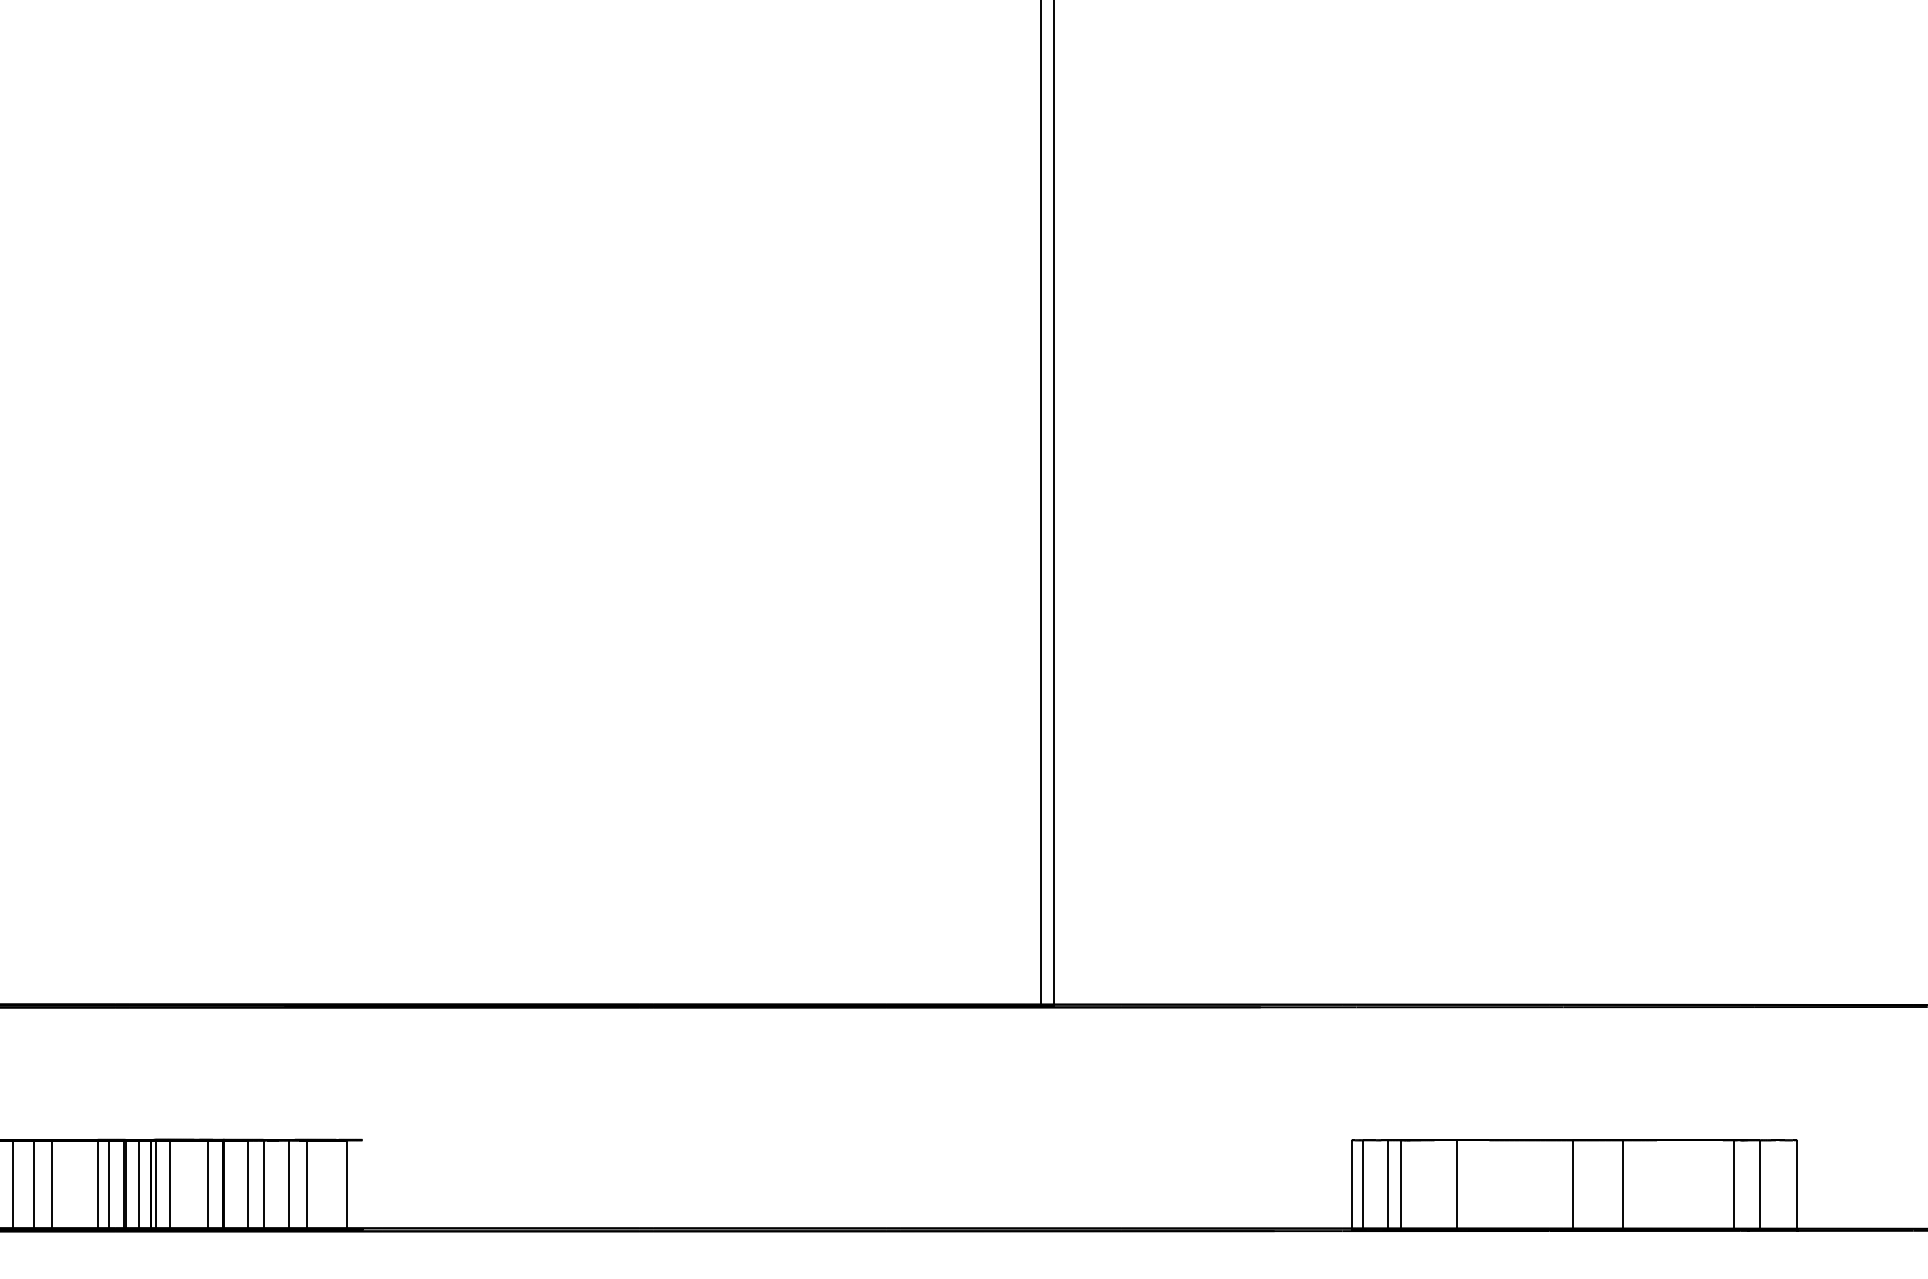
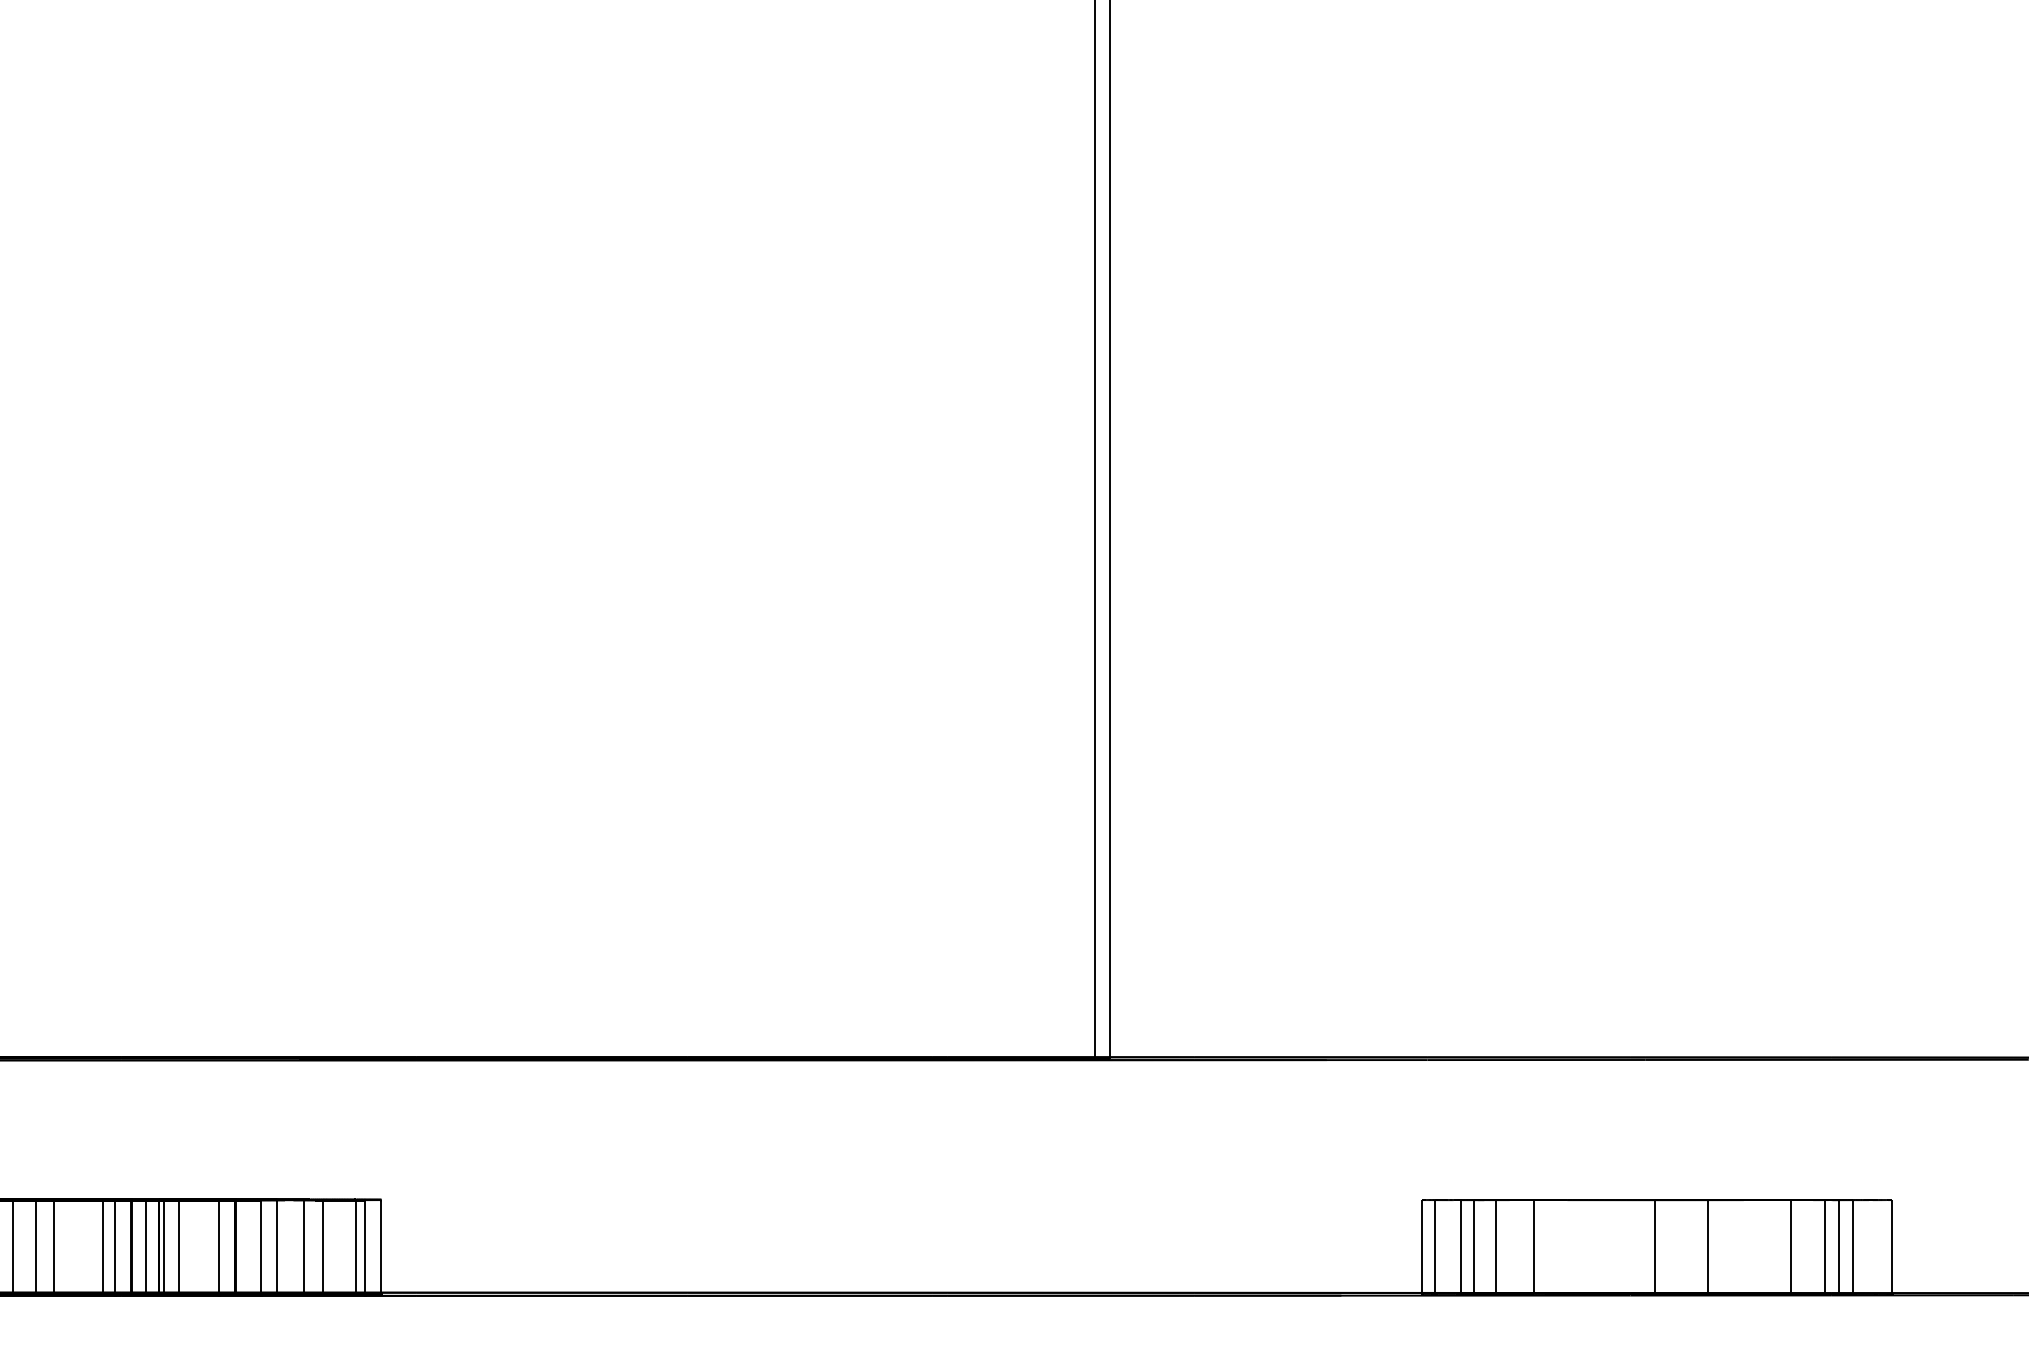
line: (338, 1184) -> (356, 1246), added
line: (362, 1184) -> (381, 1246), added
line: (1421, 1185) -> (1495, 1247), added
line: (1702, 1185) -> (1791, 1247), added
line: (1747, 1185) -> (1839, 1247), added

